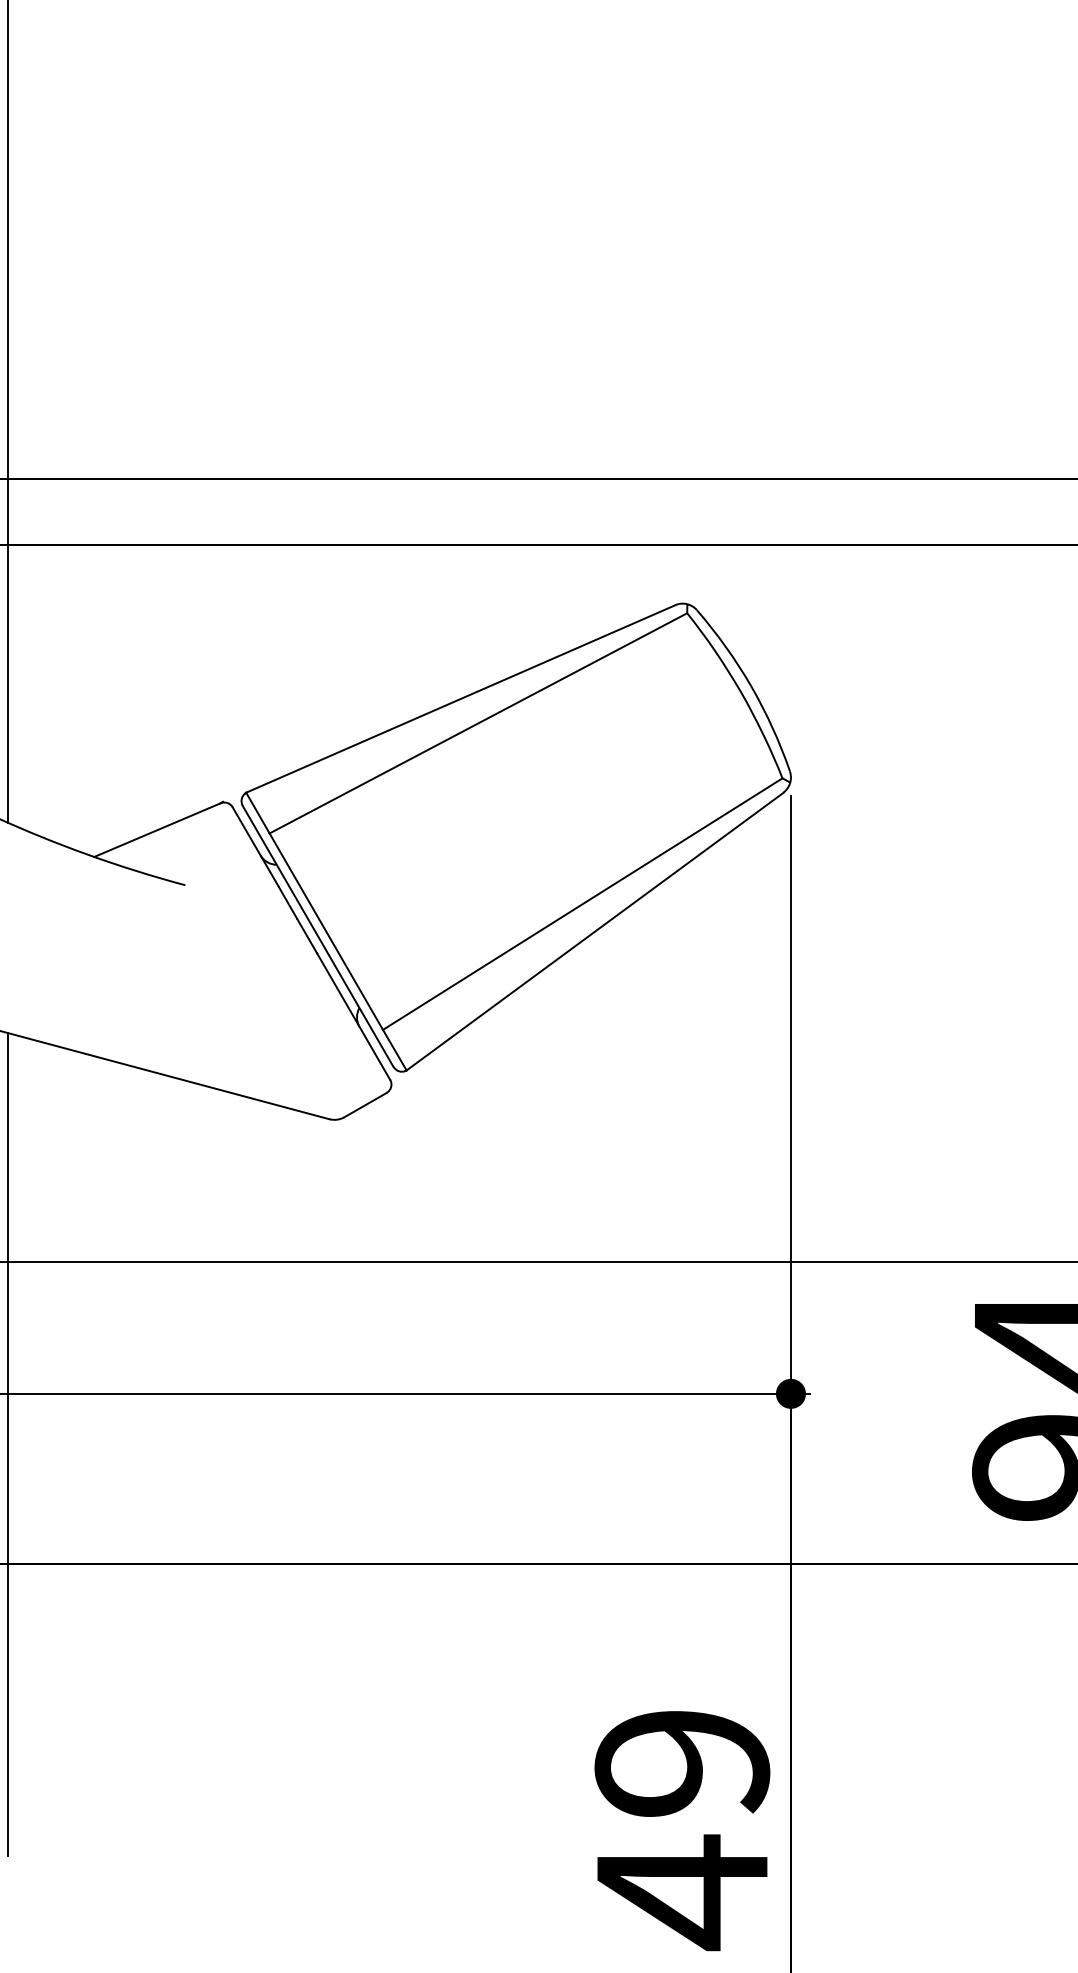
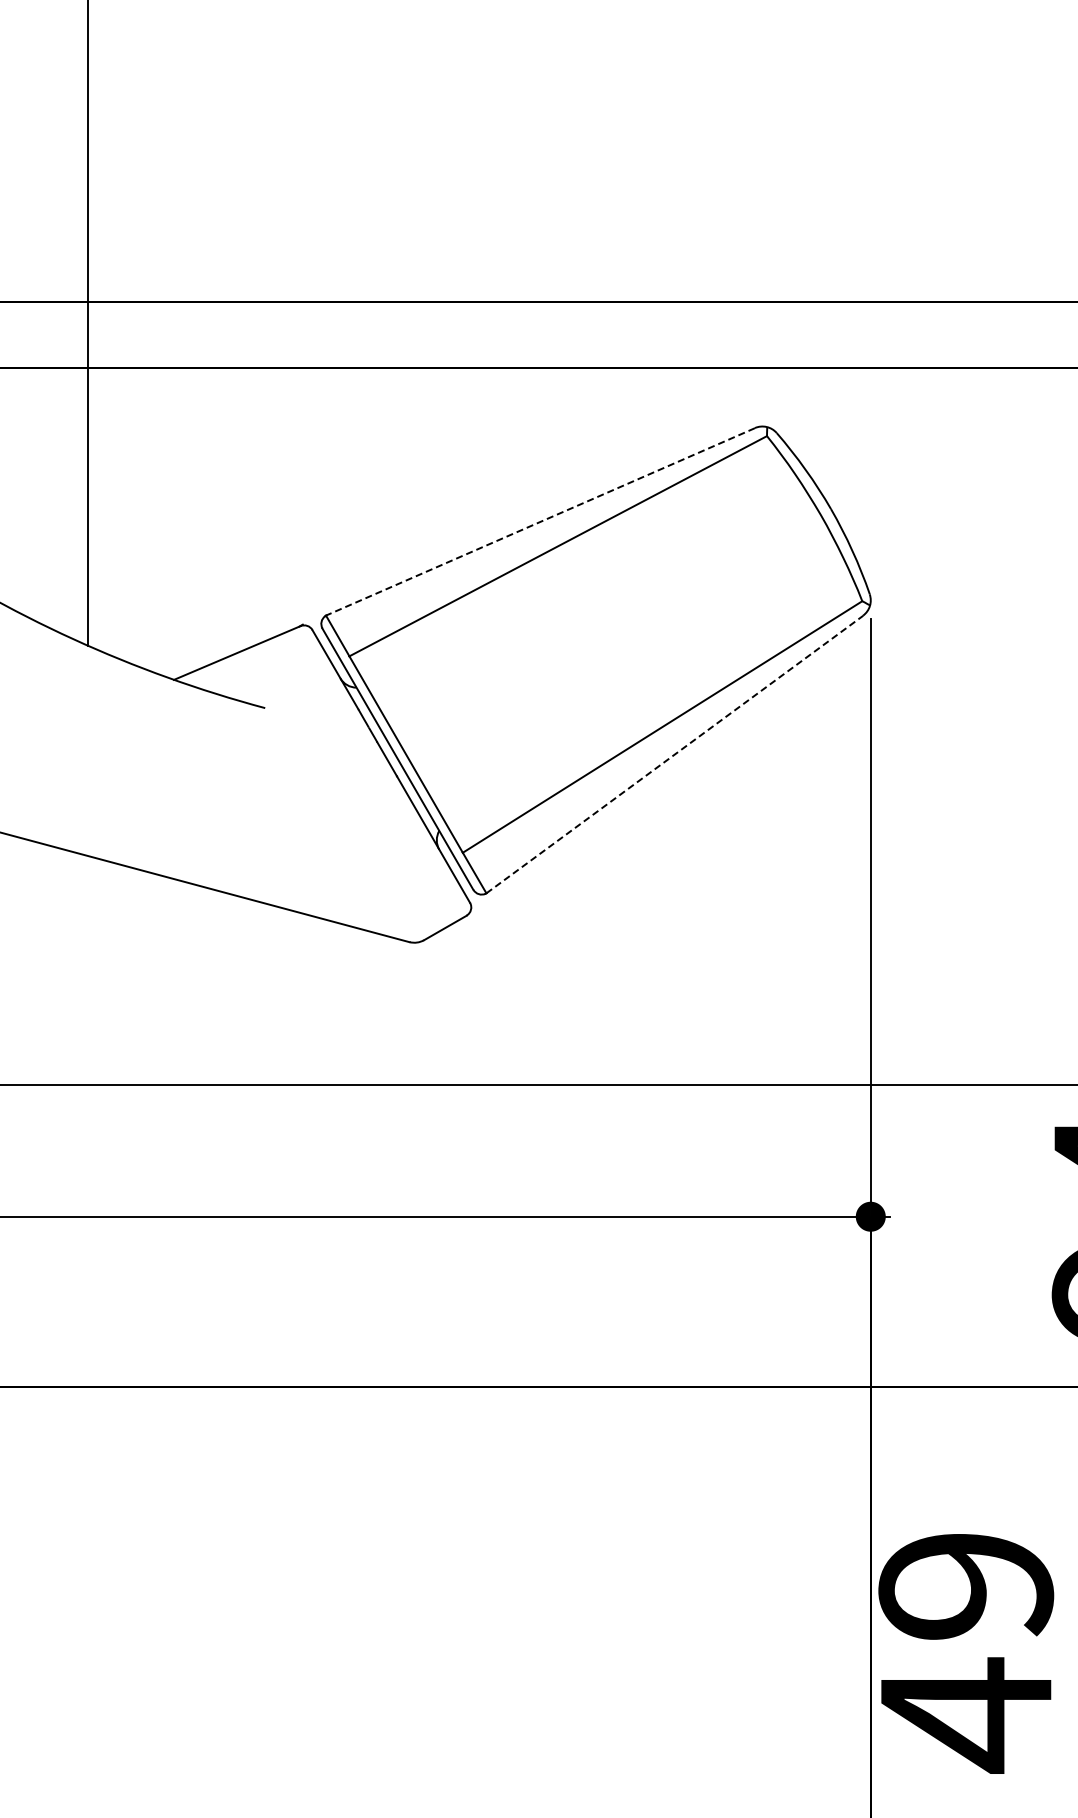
line: (460, 699) -> (540, 522), solid -> dashed
line: (595, 931) -> (675, 754), solid -> dashed
line: (7, 1444) -> (87, 1267), removed
text: (682, 1831) -> (966, 1654), moved

